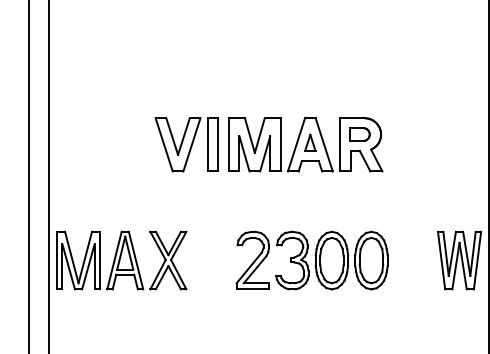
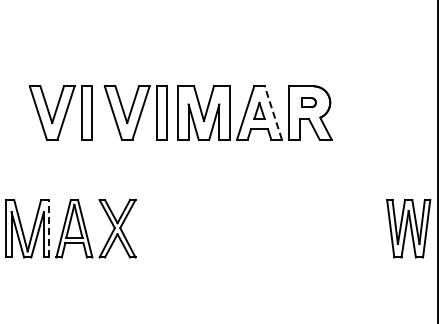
part: (359, 134) -> (308, 102), size x0.7
part: (111, 144) -> (60, 112), added
line: (324, 144) -> (273, 112), solid -> dashed
line: (100, 260) -> (49, 228), solid -> dashed
part: (311, 260) -> (260, 228), removed

